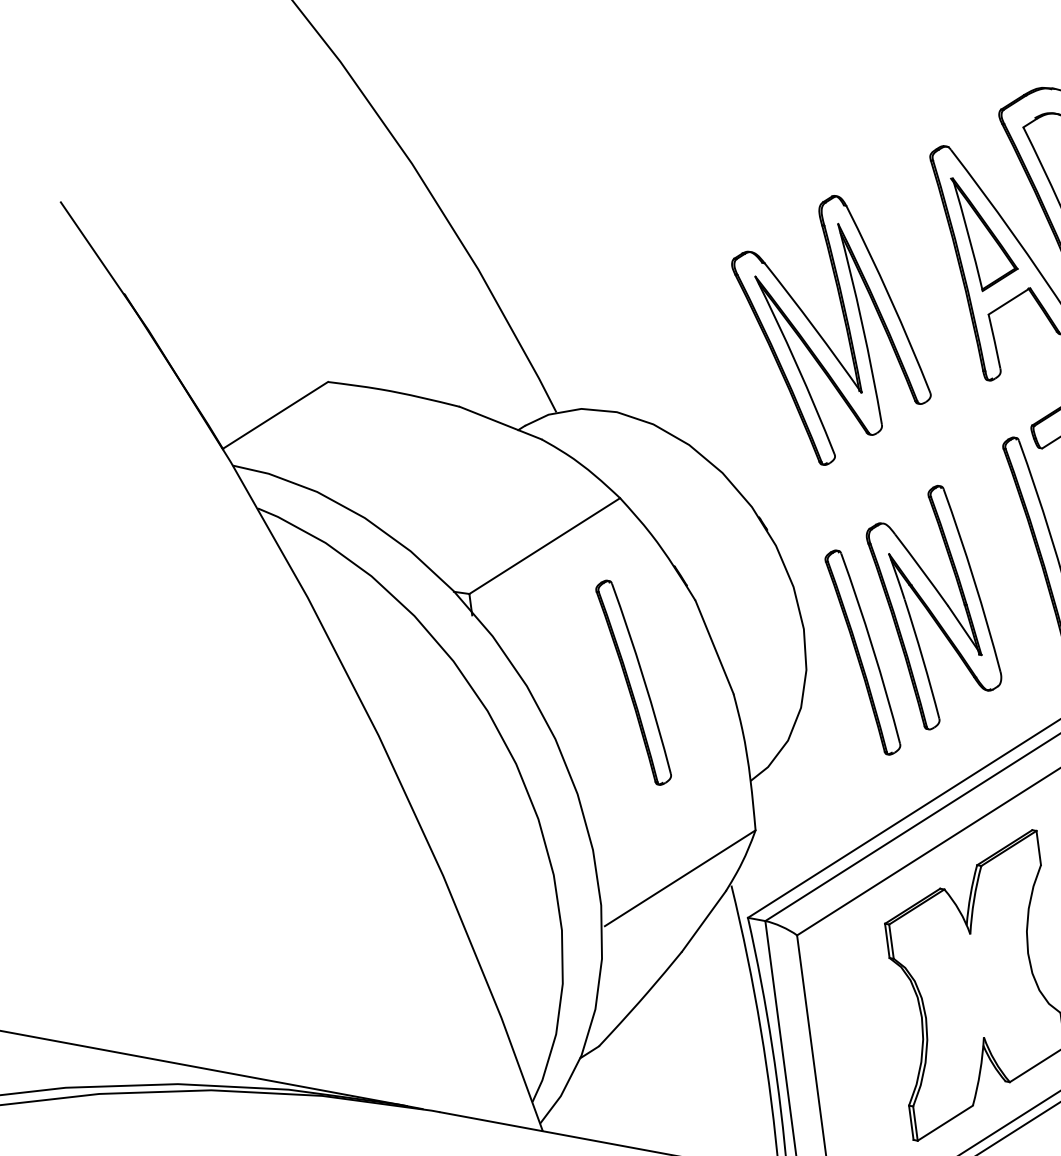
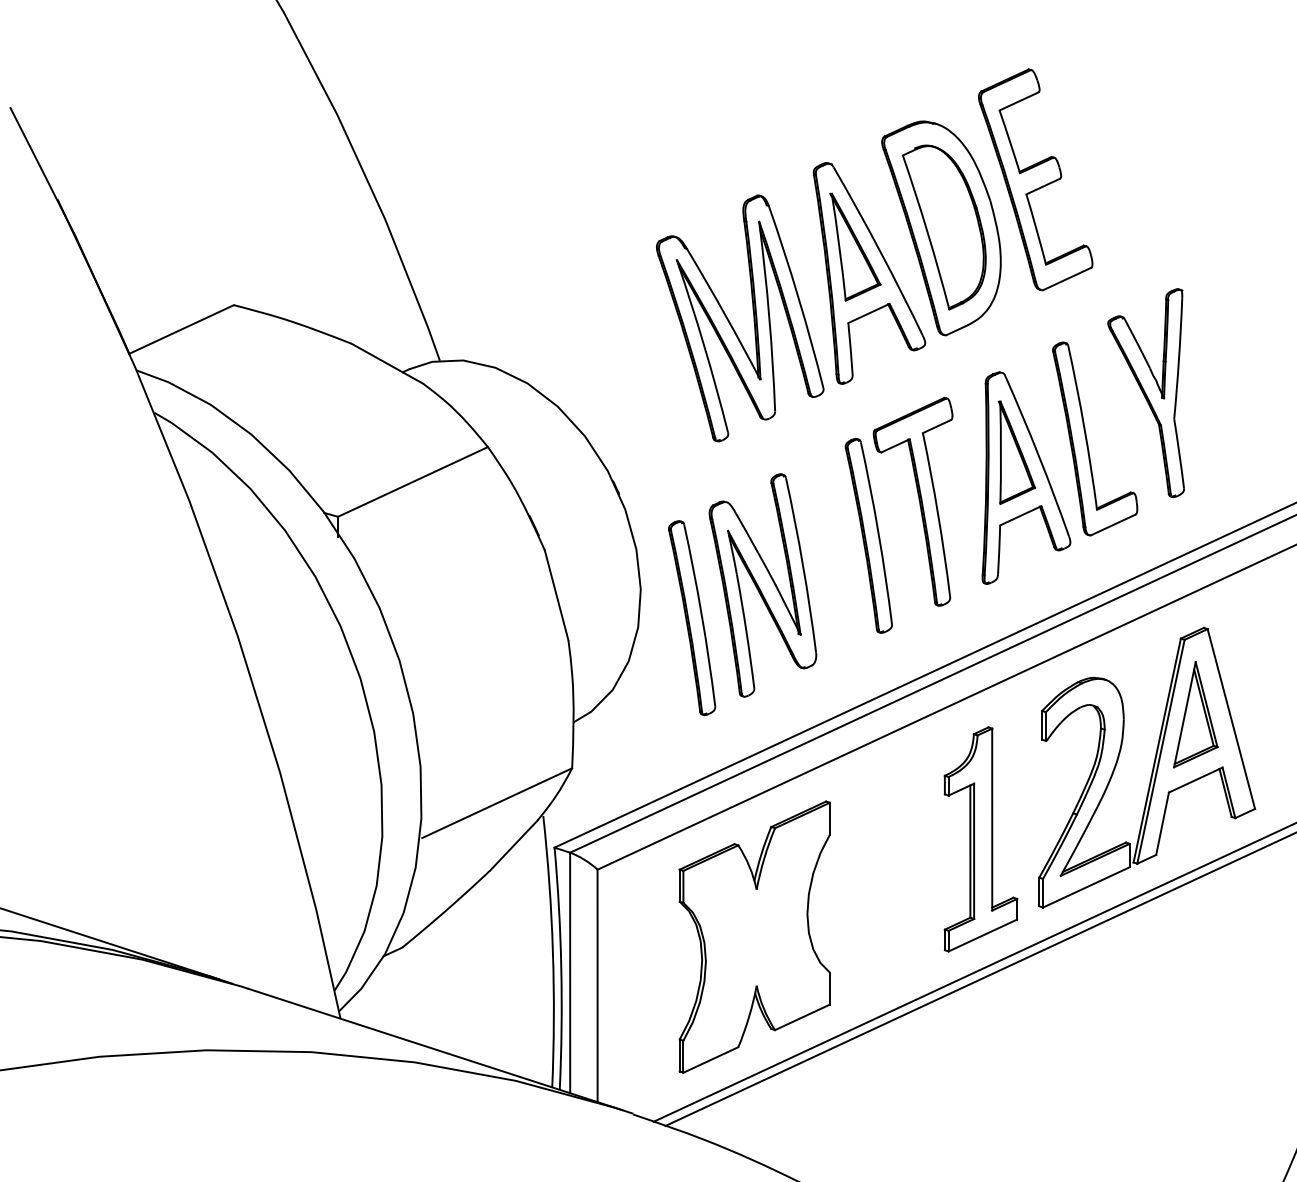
part: (822, 336) -> (731, 323), moved
part: (634, 682) -> (478, 617), removed

